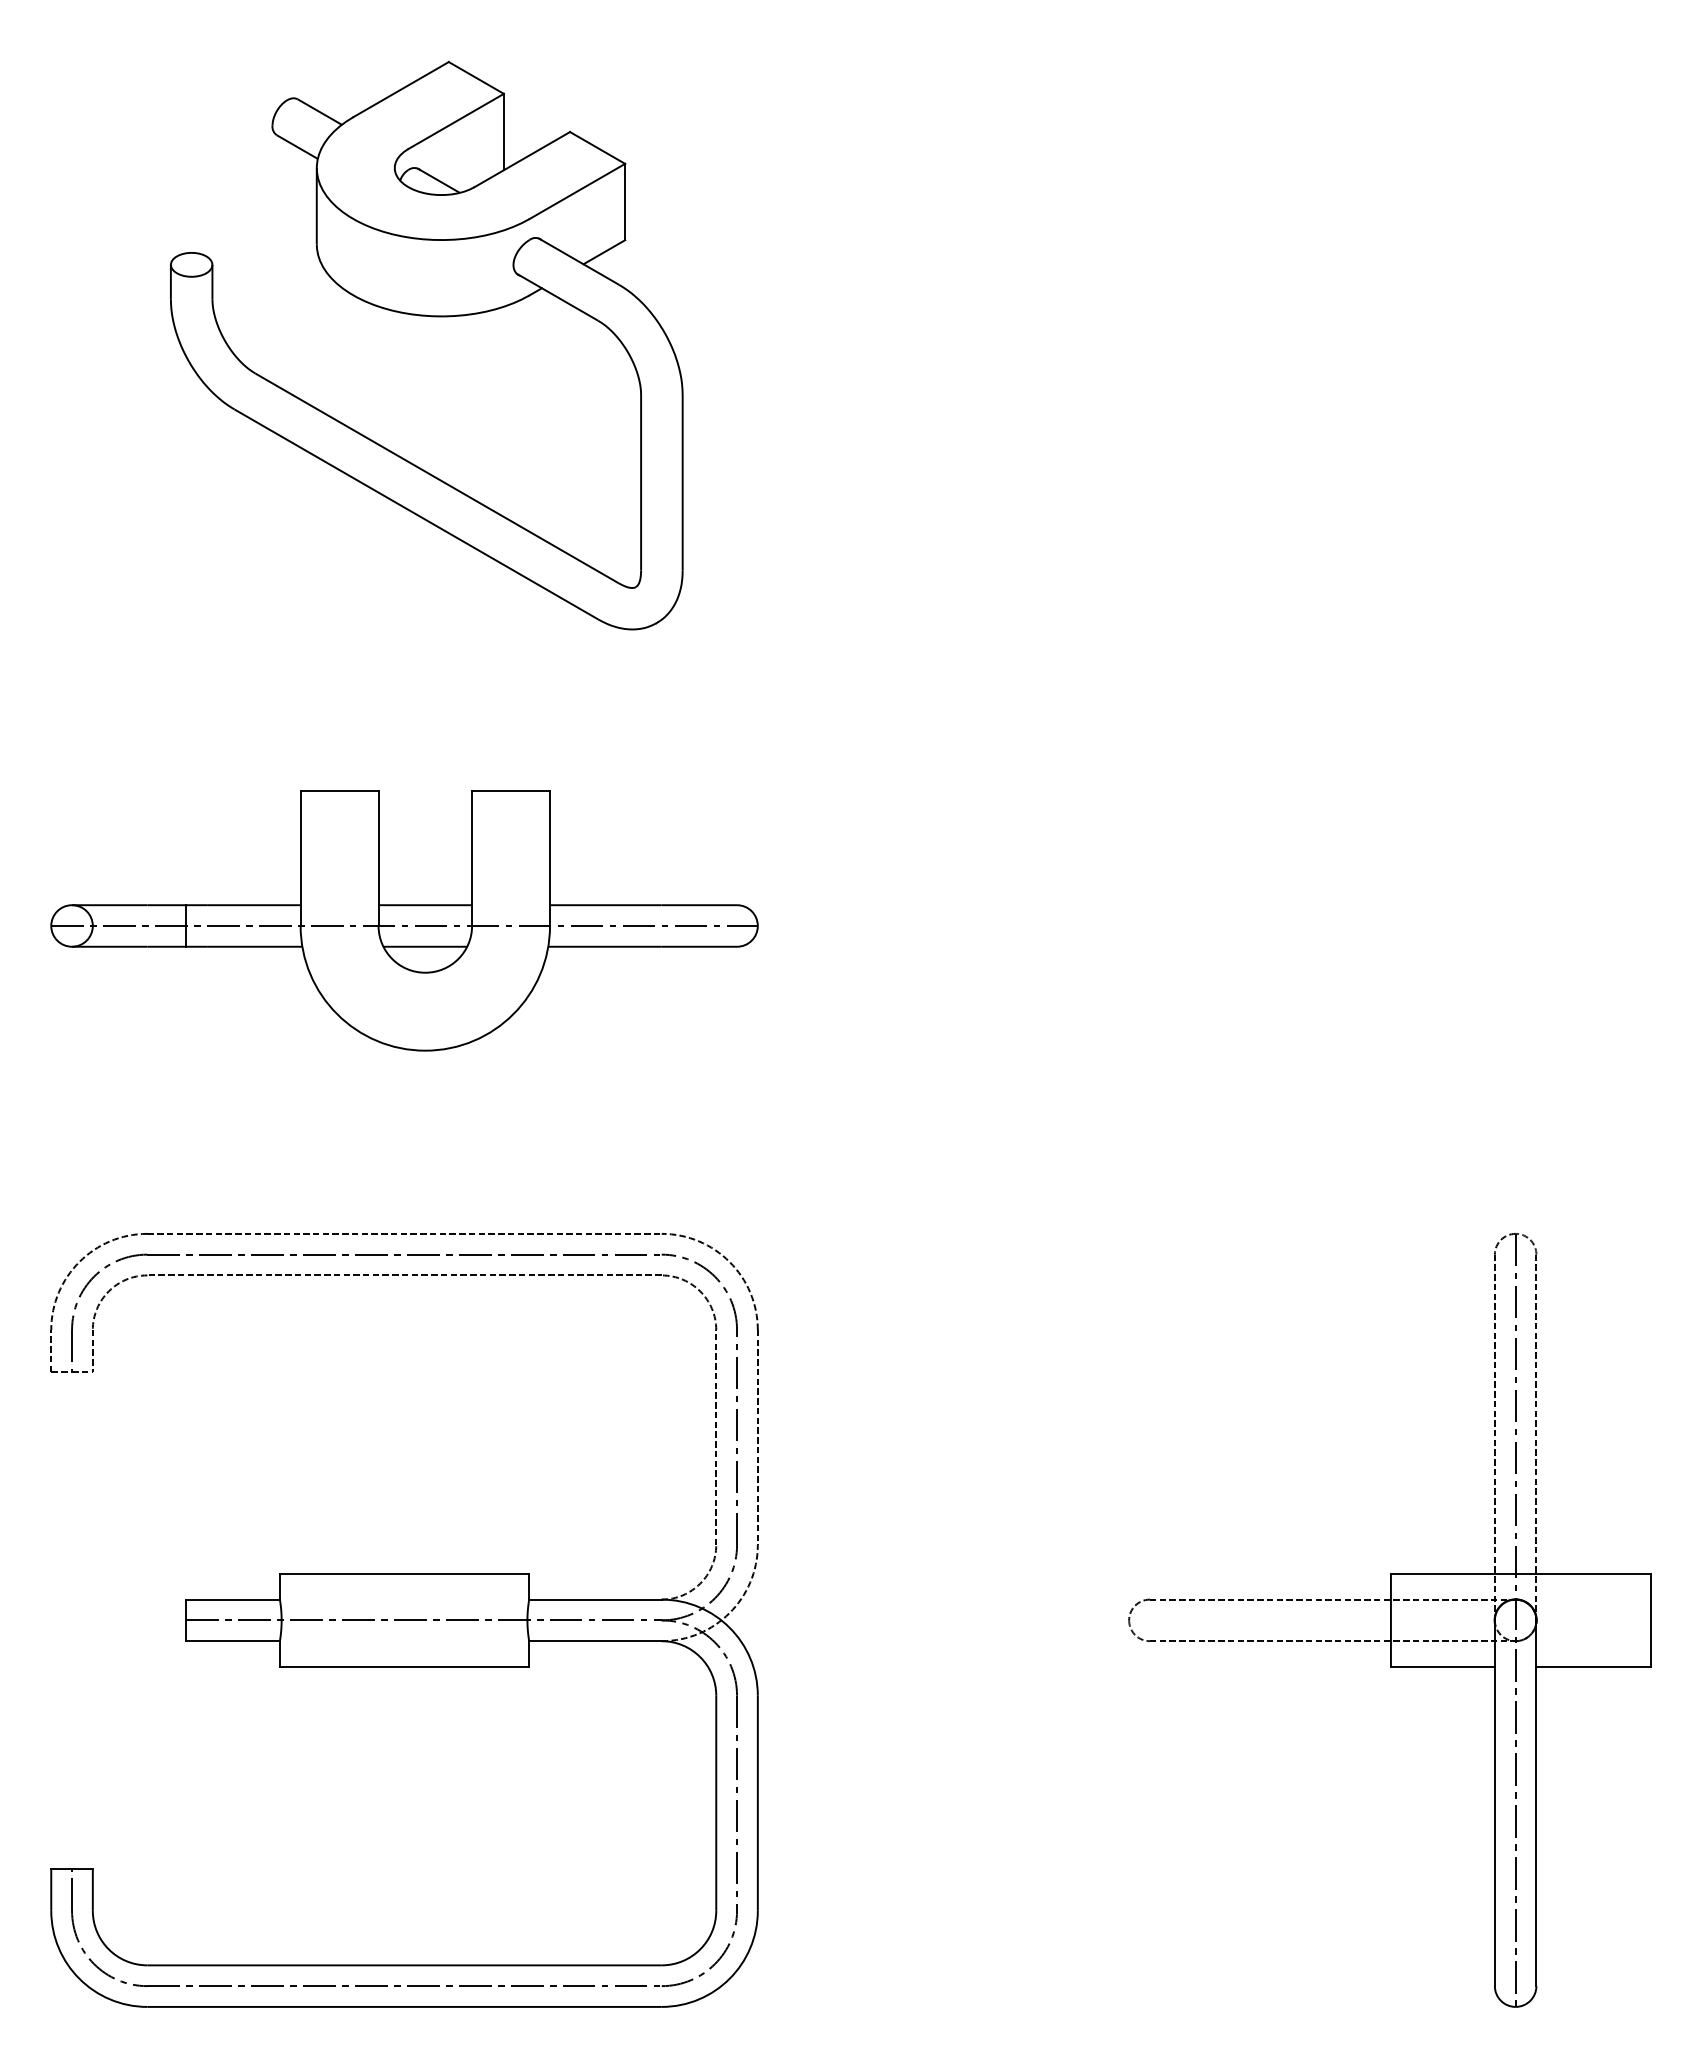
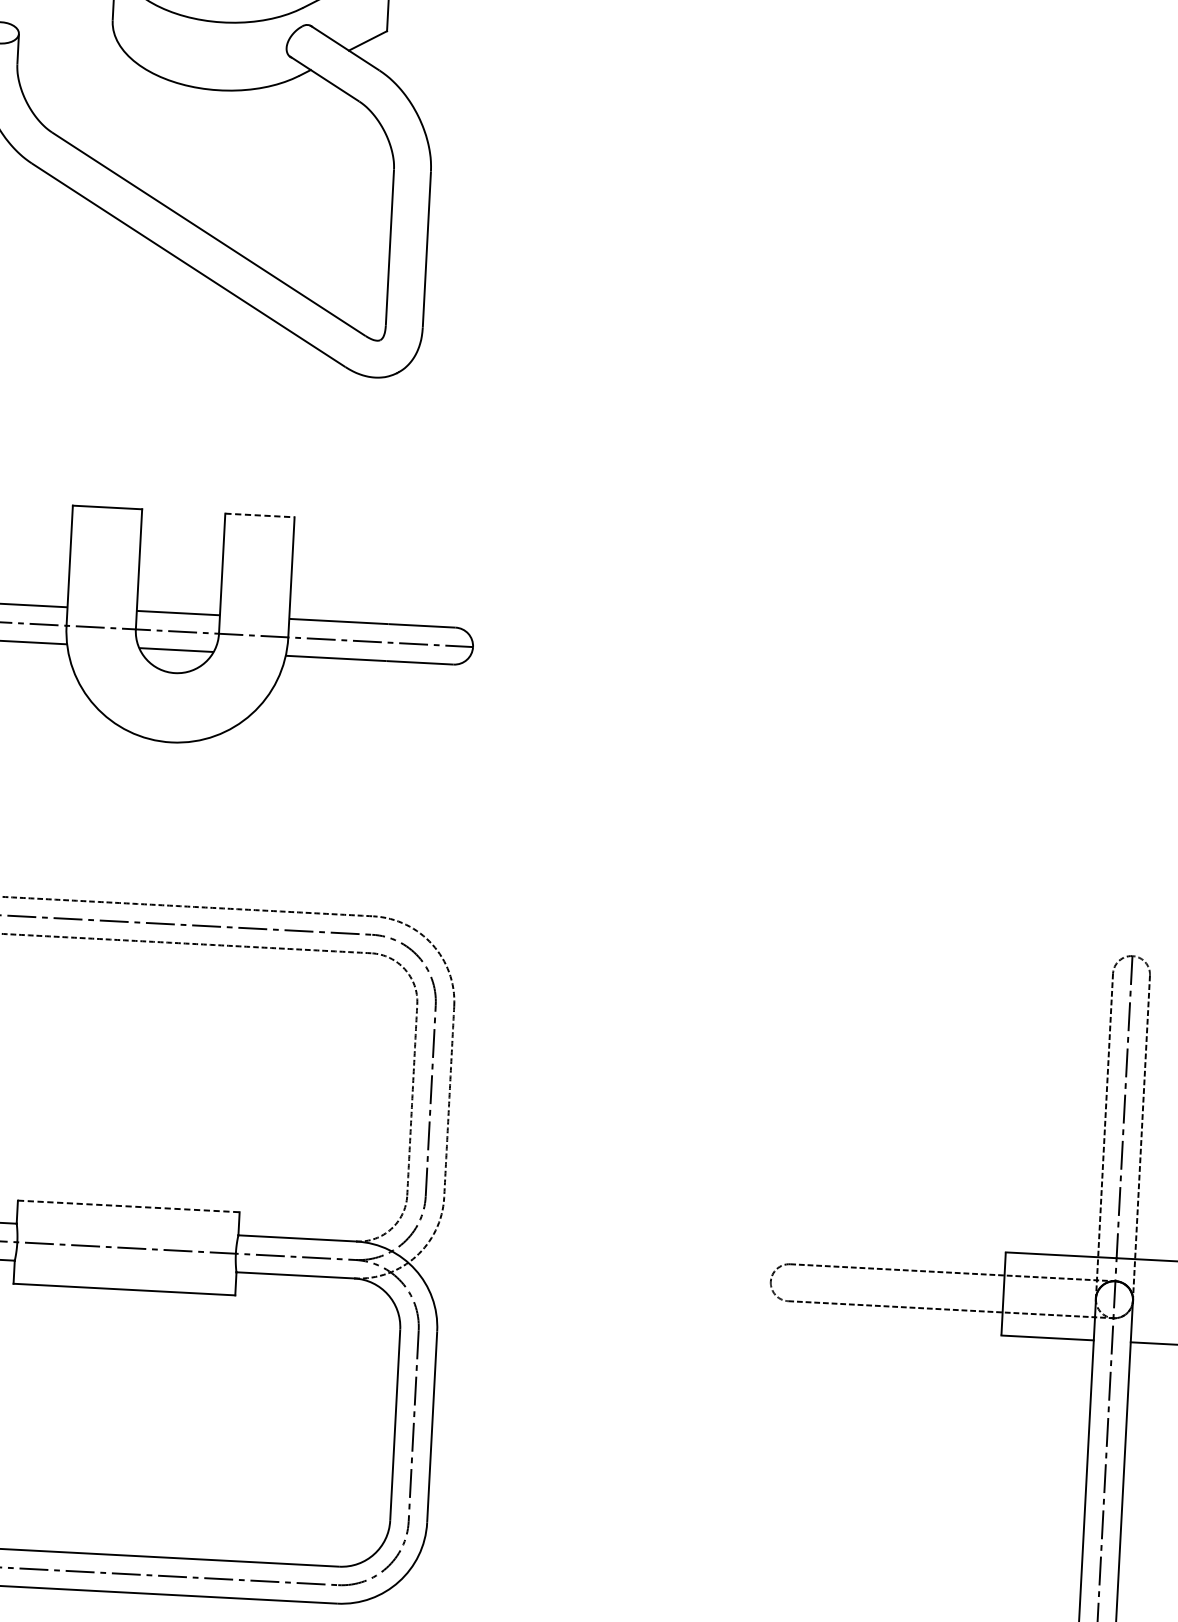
line: (511, 790) -> (260, 515), solid -> dashed
line: (404, 1573) -> (128, 1206), solid -> dashed

